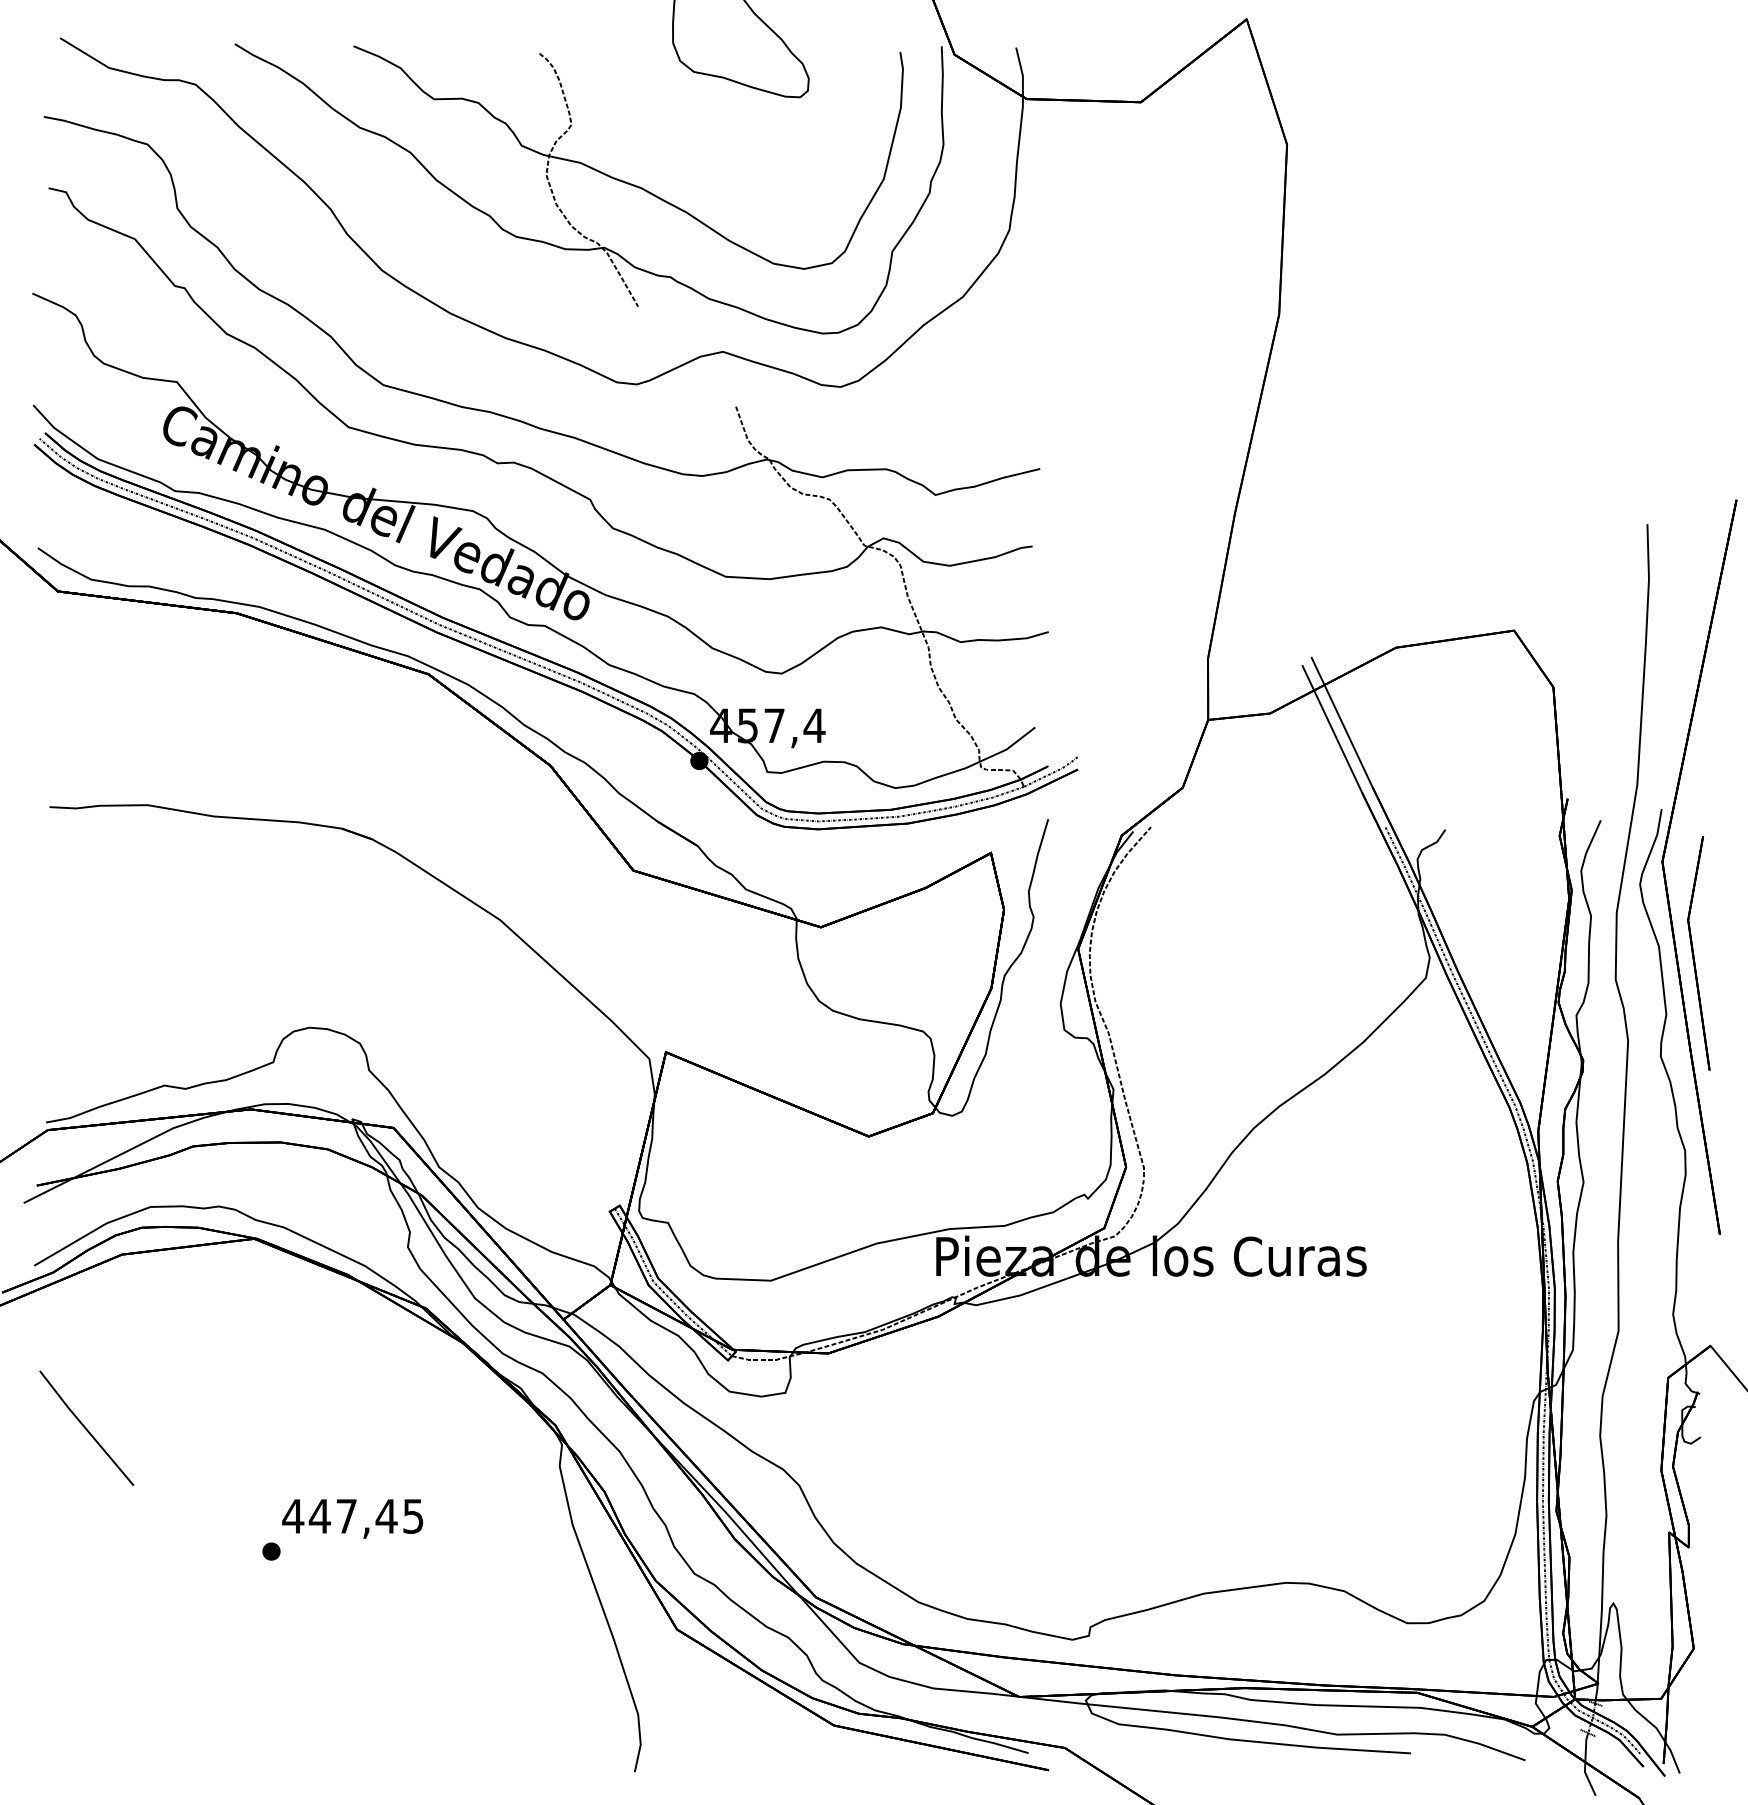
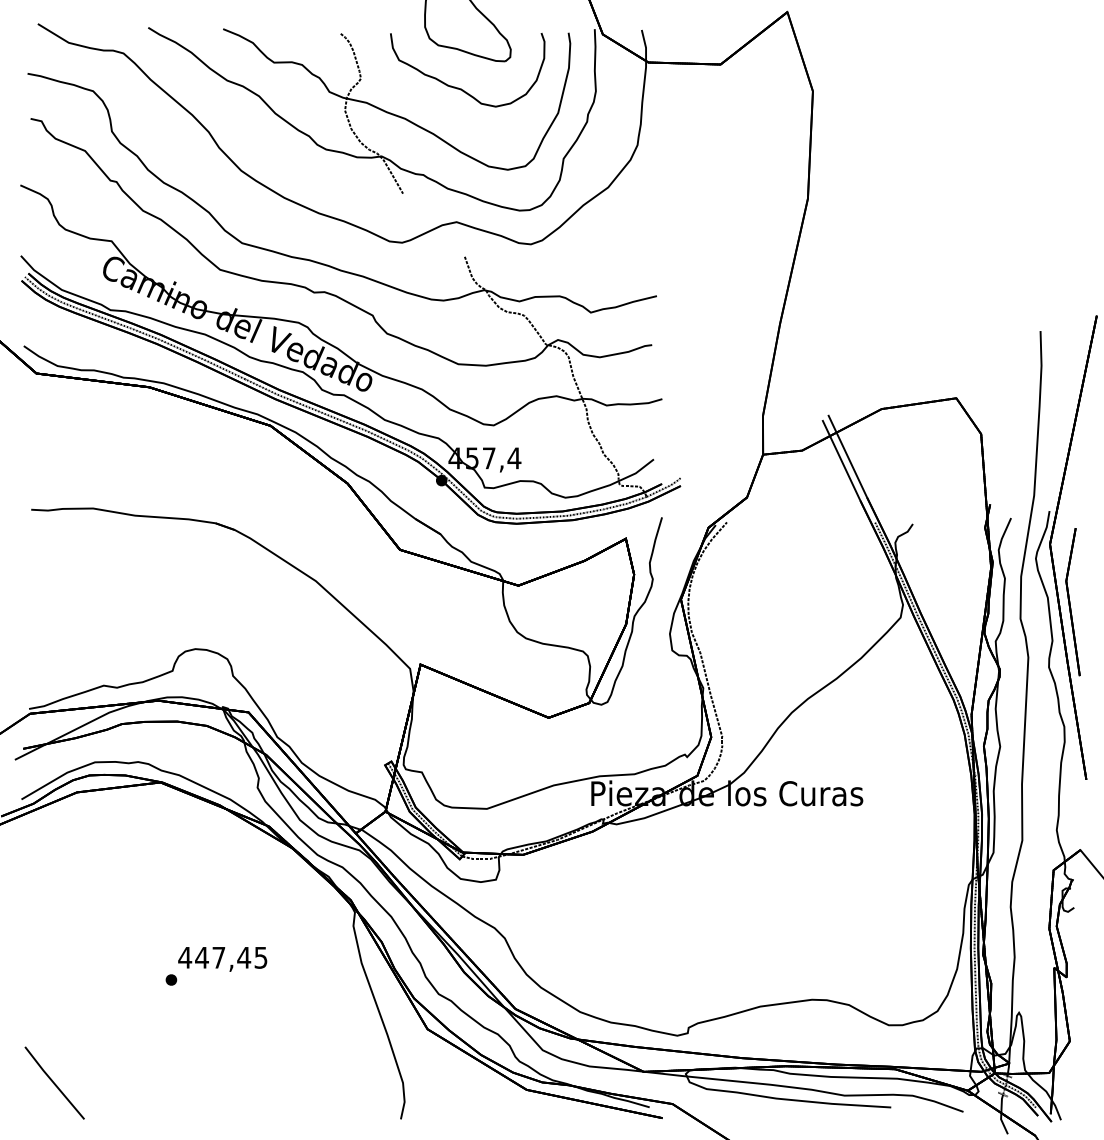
part: (730, 140) -> (461, 88), added
line: (86, 1427) -> (54, 1082), moved

